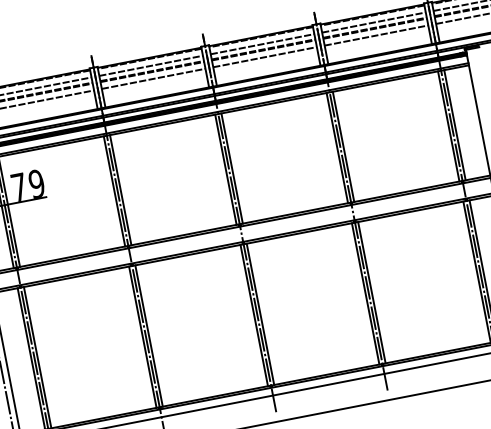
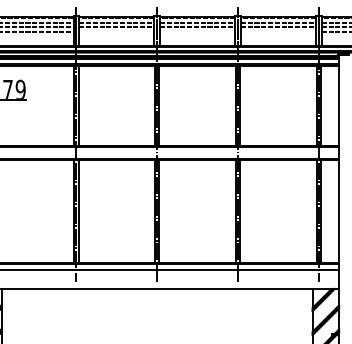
line: (376, 35) -> (278, 32), removed
line: (264, 57) -> (197, 32), removed
line: (153, 79) -> (116, 32), removed

